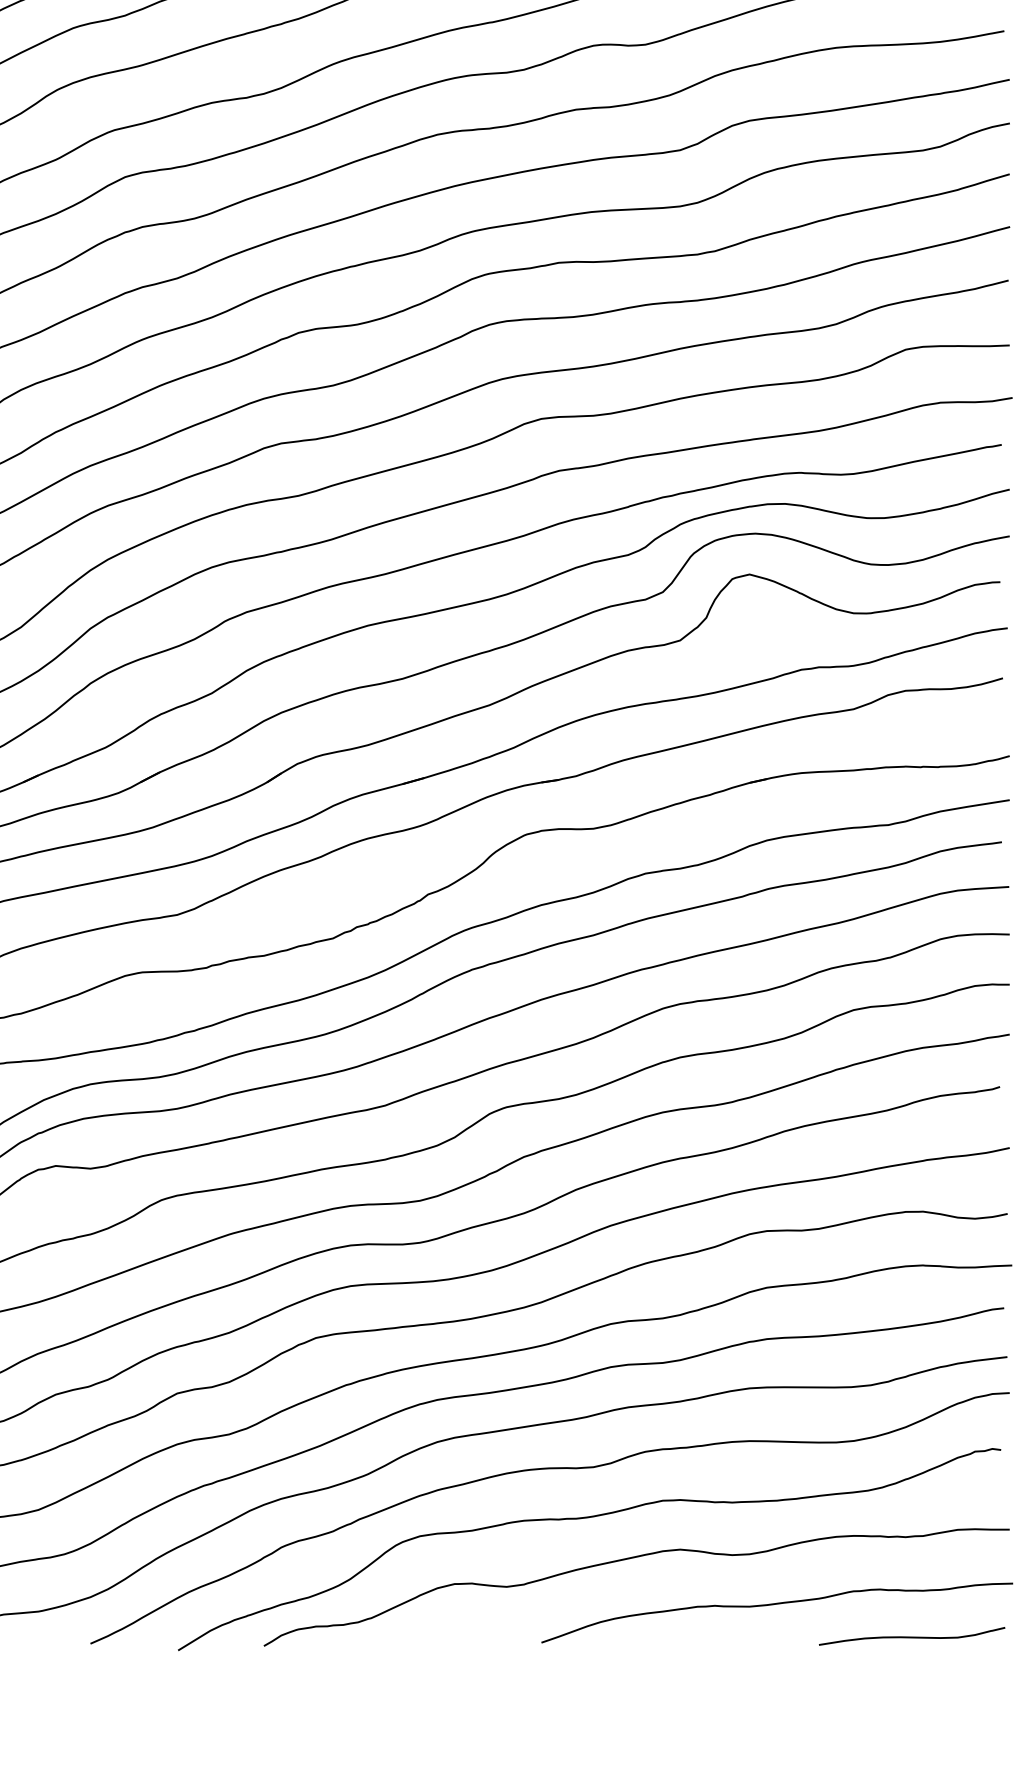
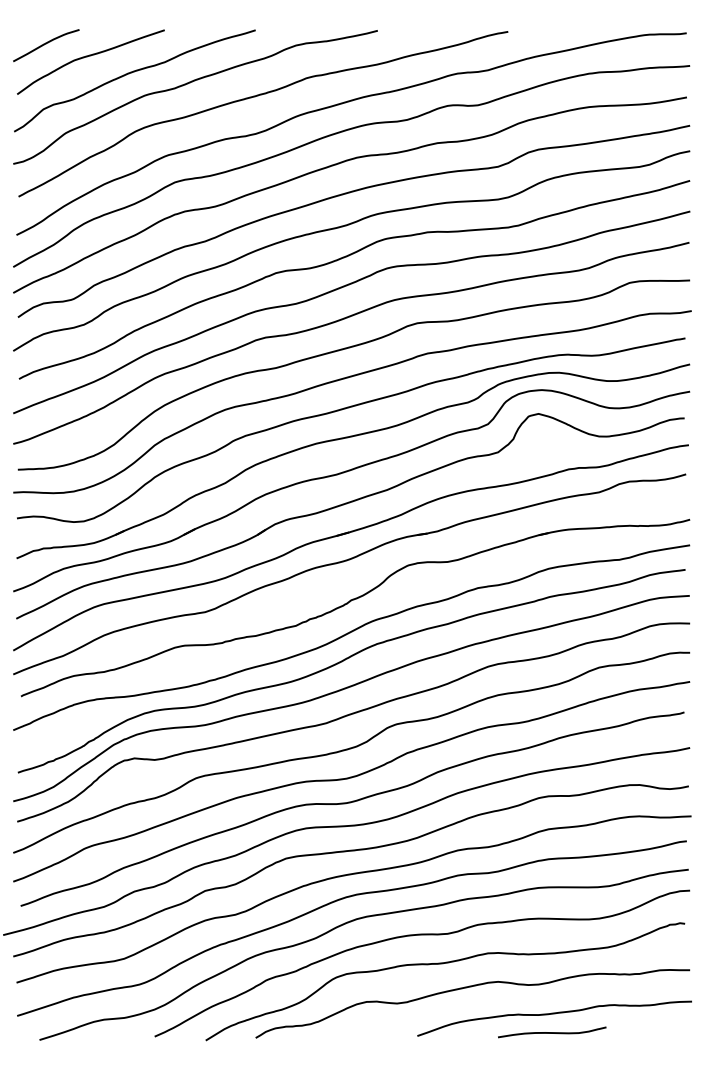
curve: (912, 1636) -> (552, 1032), moved

